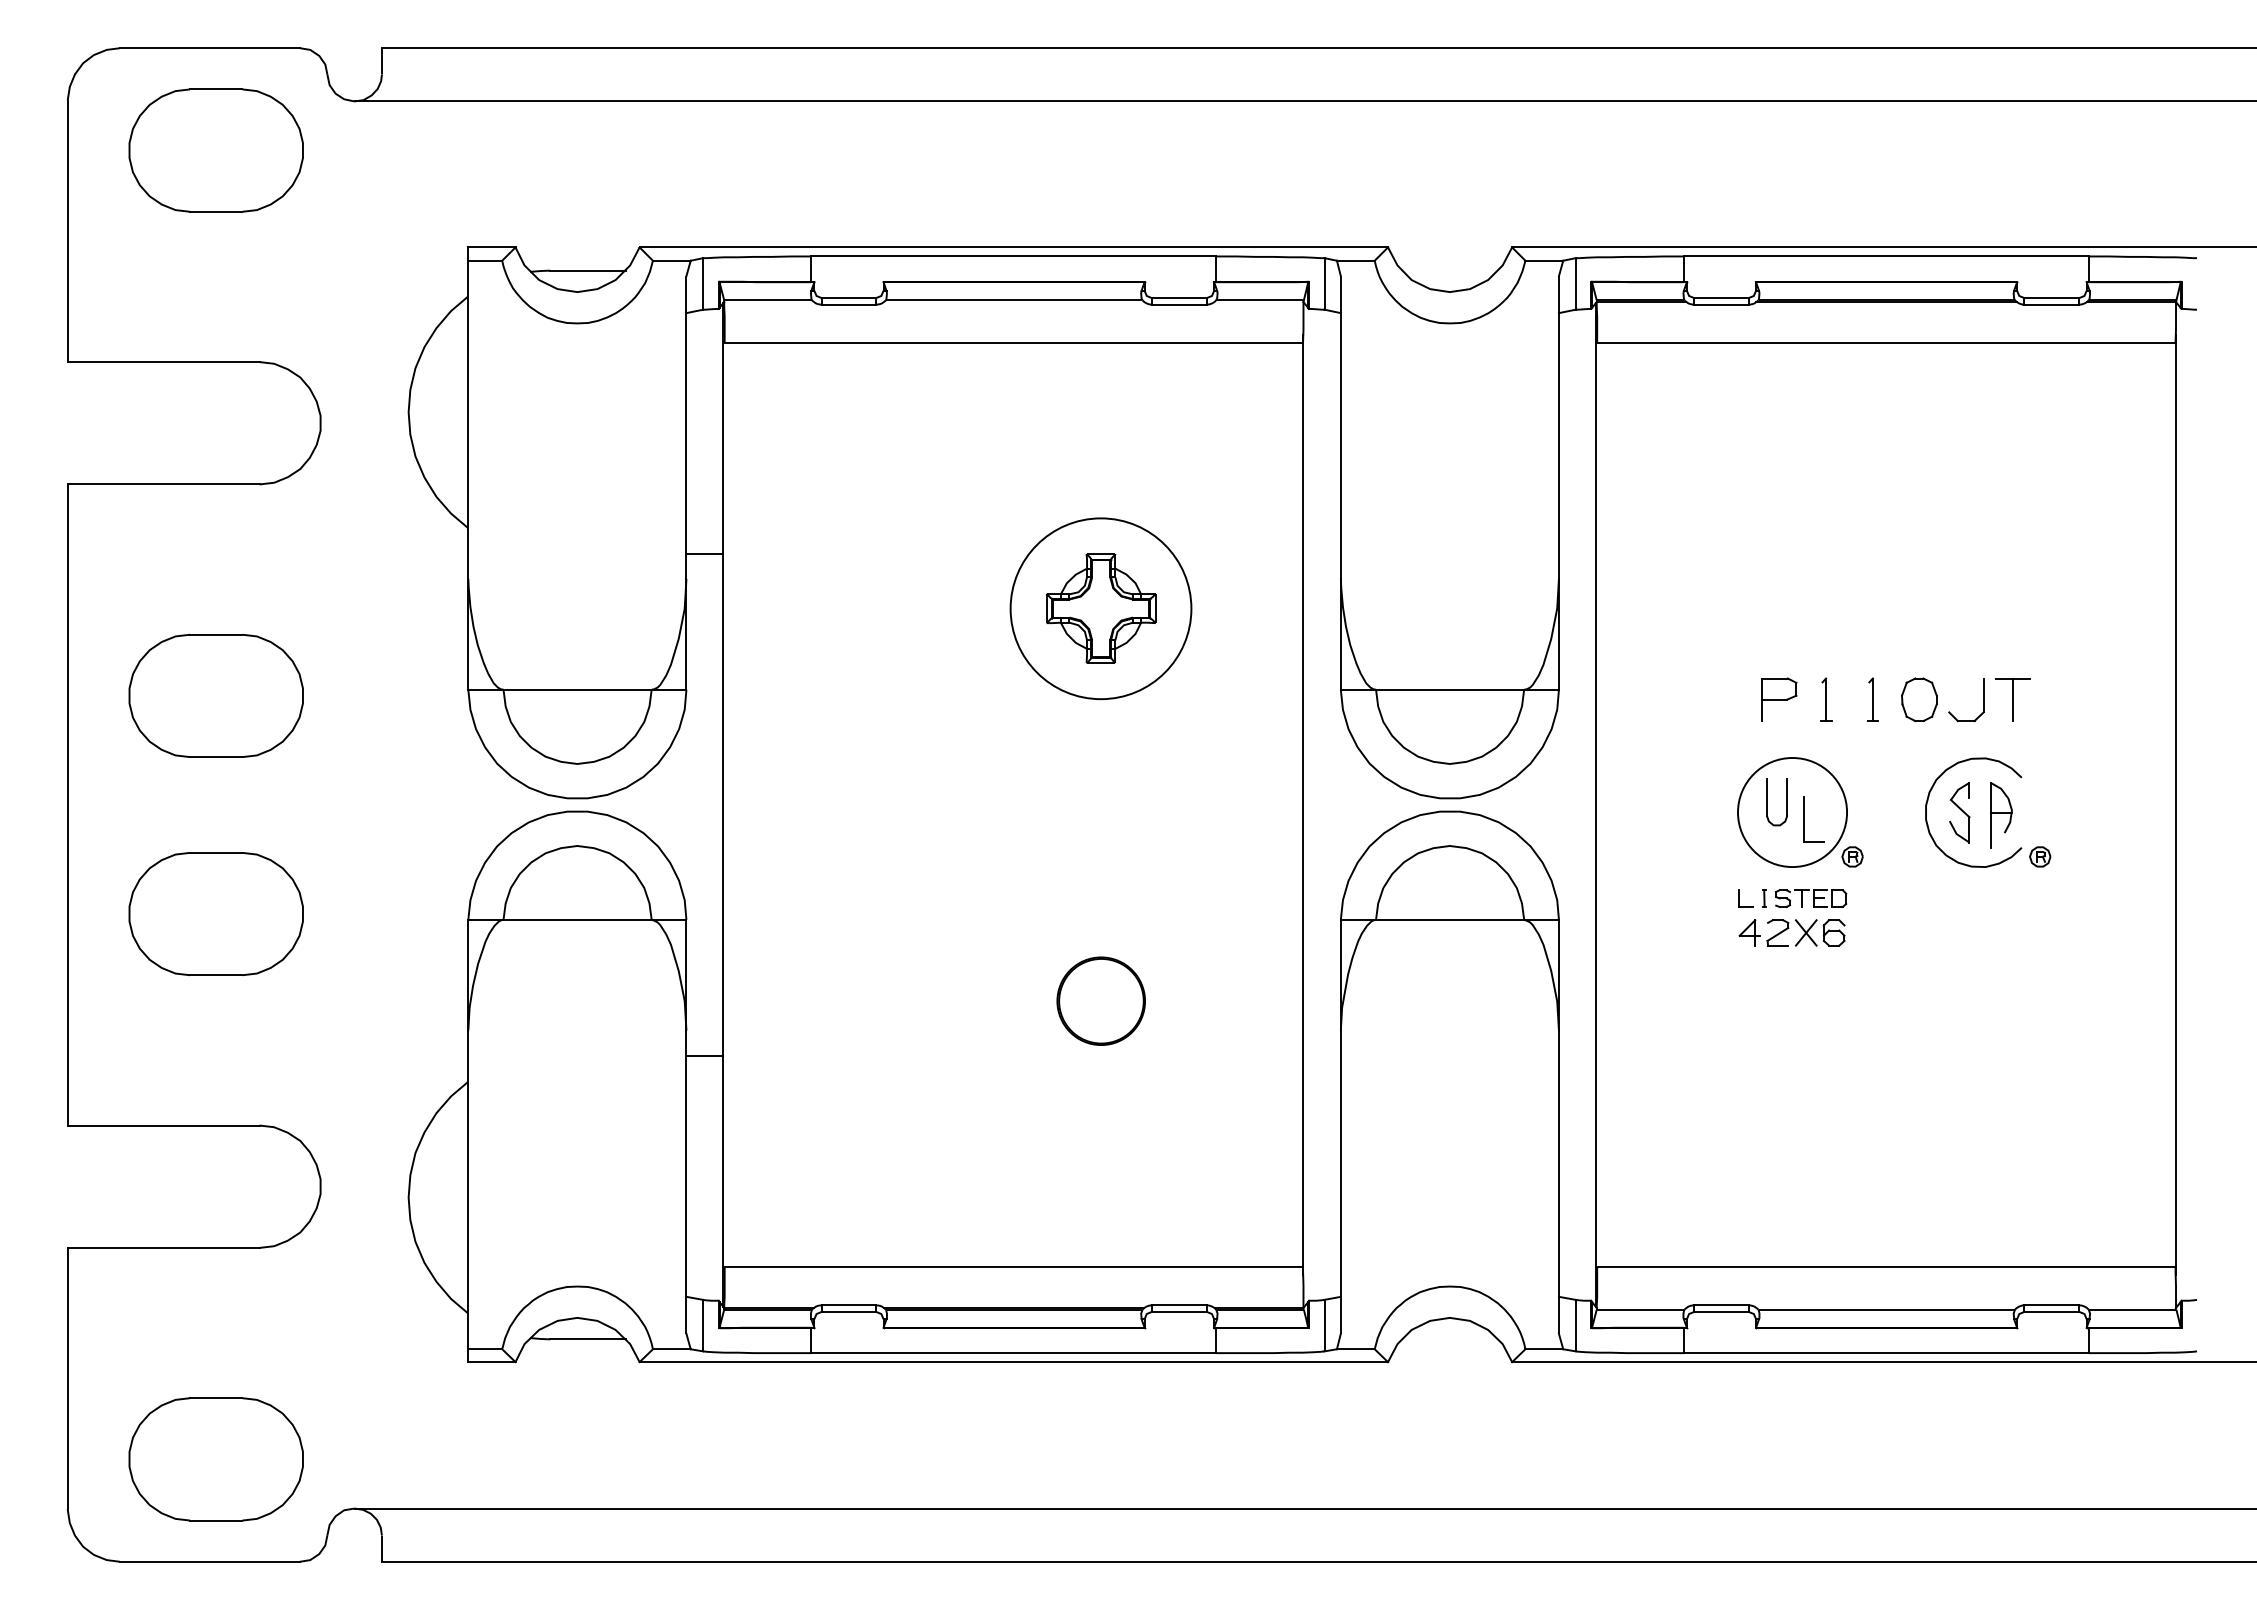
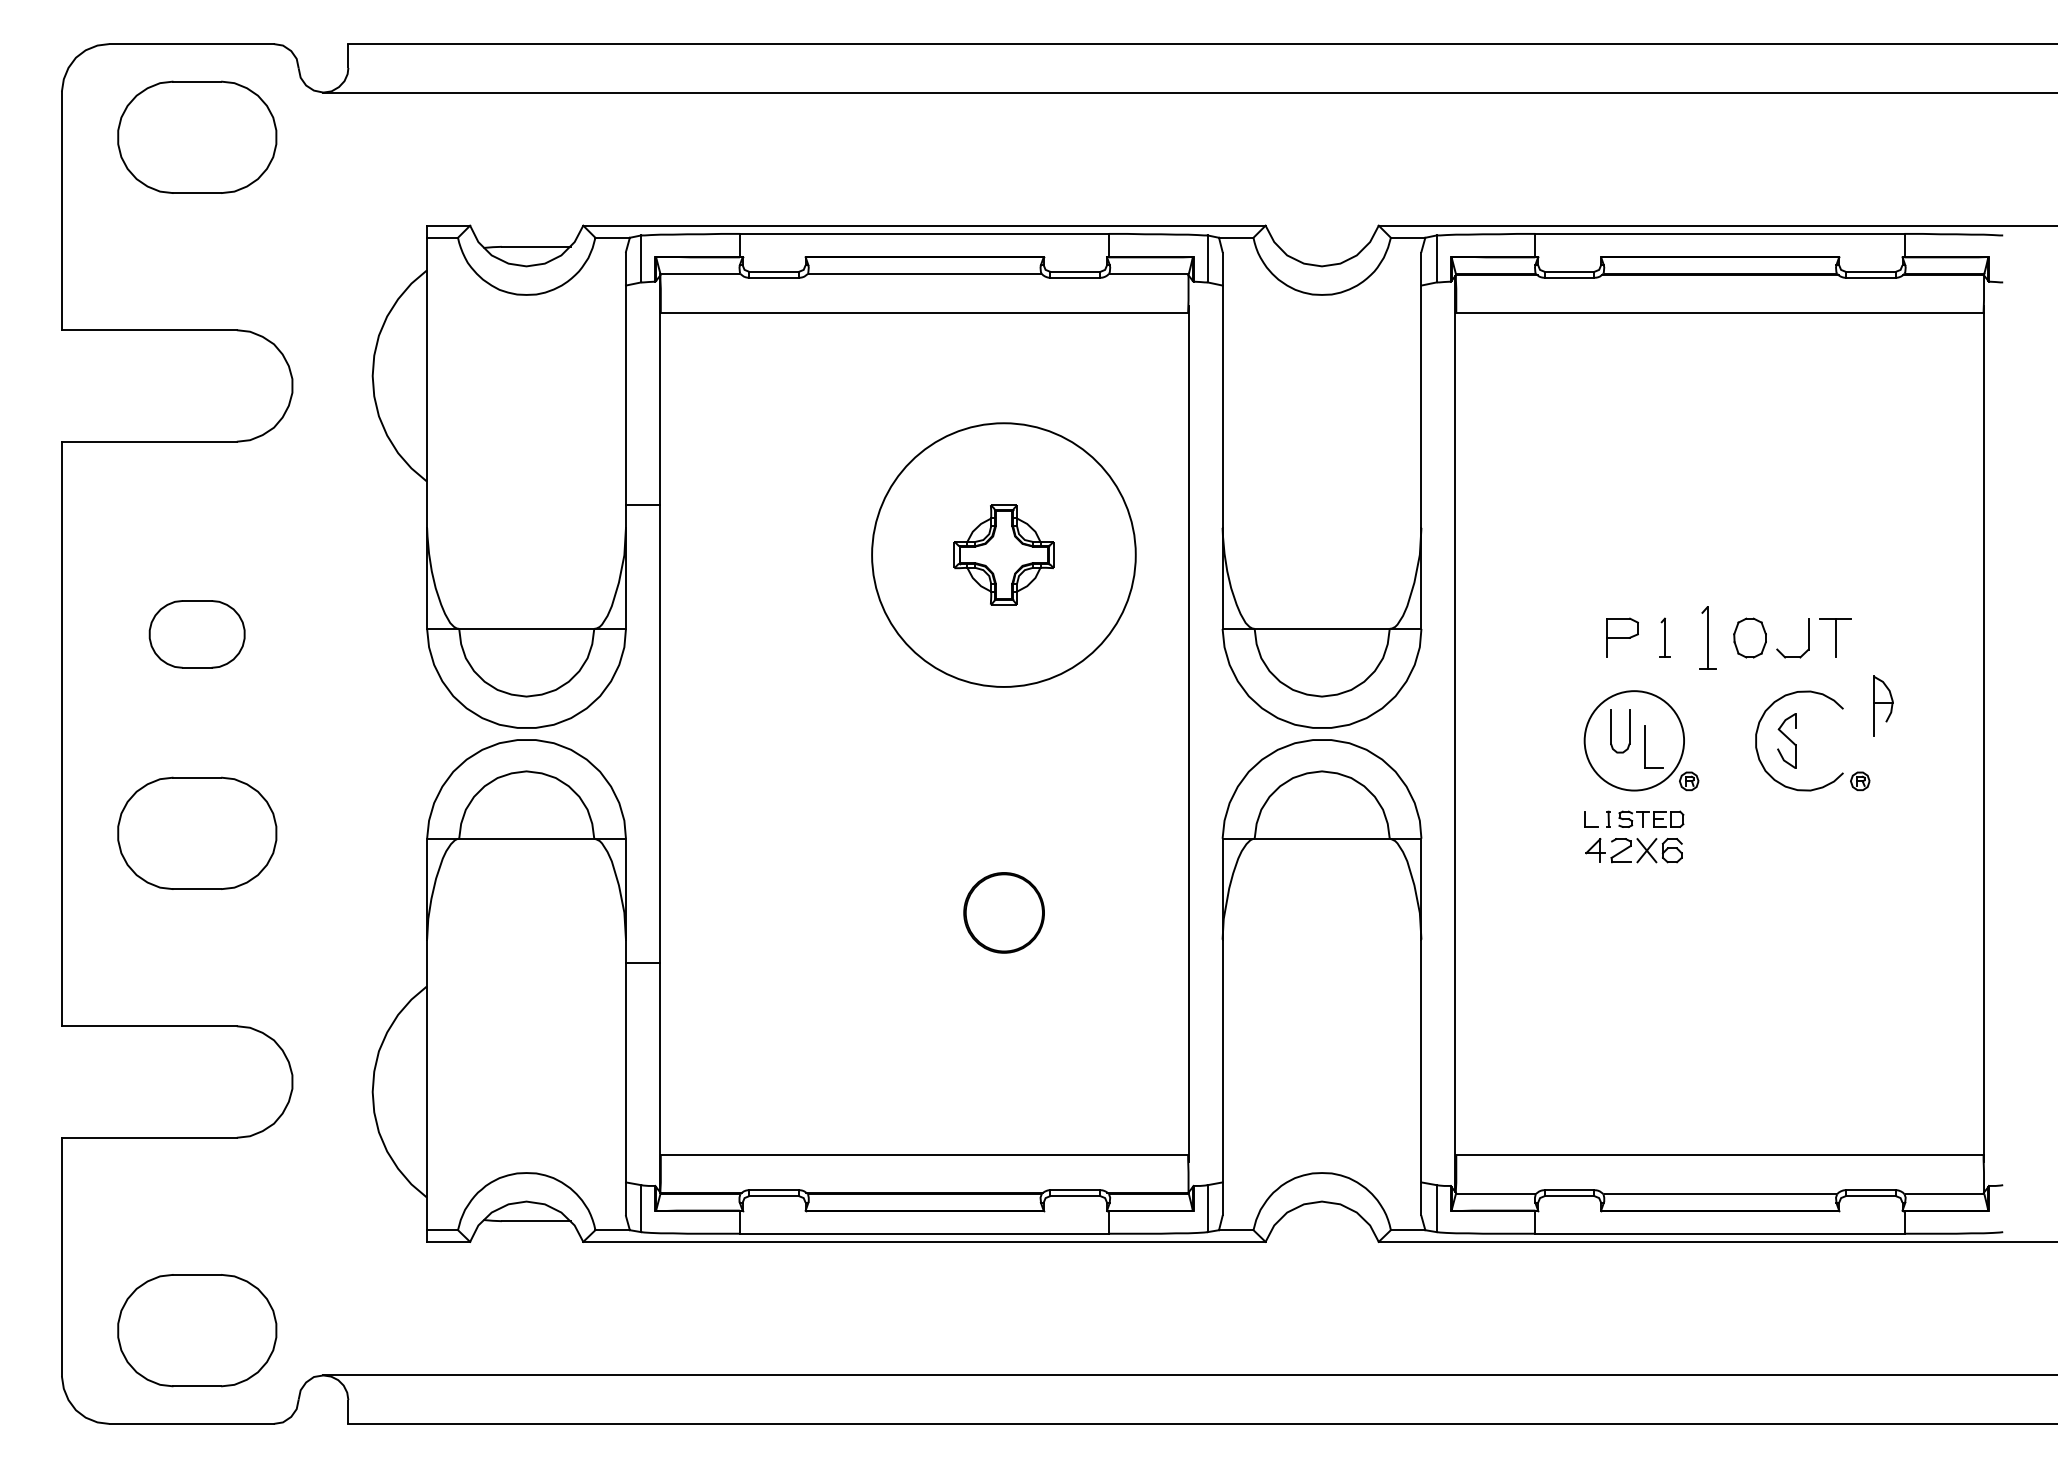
circle: (1100, 608) -> (1003, 554), size x1.6
part: (215, 695) -> (196, 634), size x0.6
part: (1872, 699) -> (1707, 637), size x1.6
part: (2001, 815) -> (1883, 706), moved

